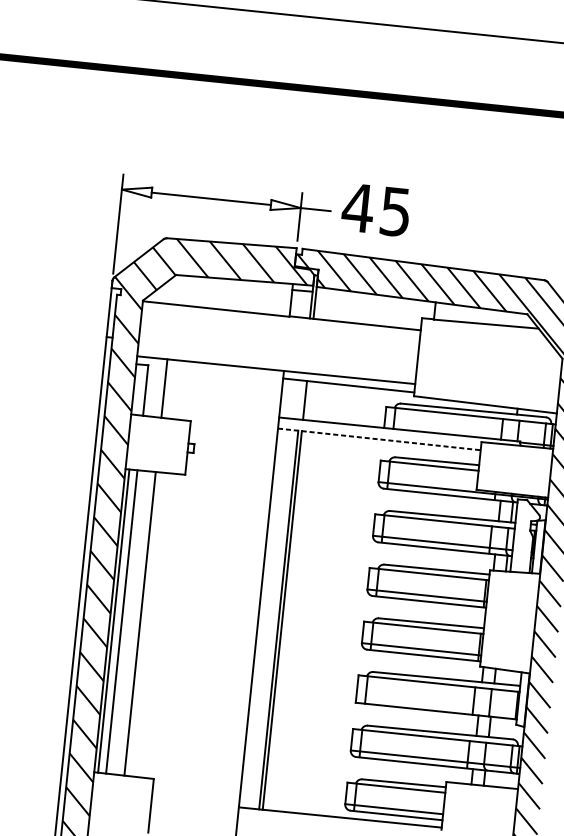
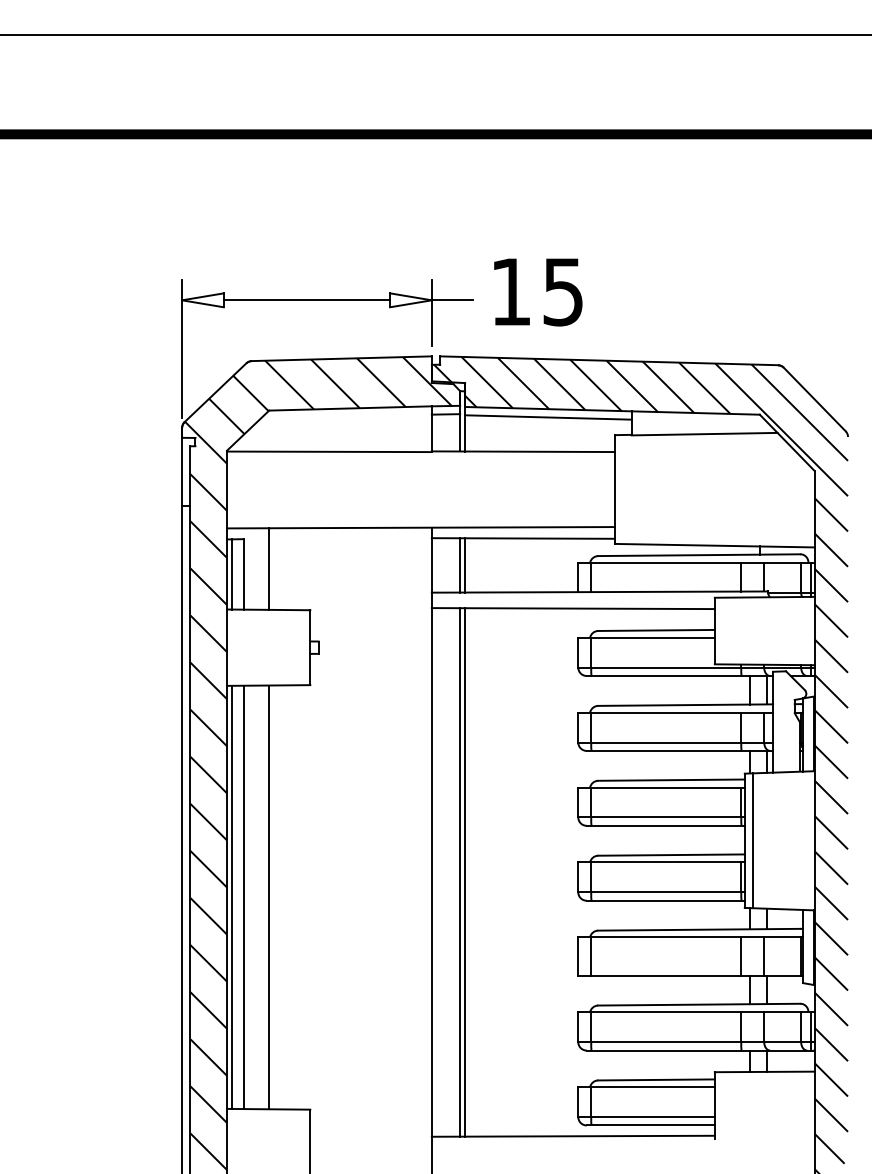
text: (357, 207) -> (510, 291), 45 -> 15
line: (375, 300) -> (548, 417), added
line: (137, 389) -> (232, 574), added
line: (301, 400) -> (460, 565), added
line: (379, 439) -> (573, 608), dashed -> solid
line: (490, 618) -> (752, 840), added

